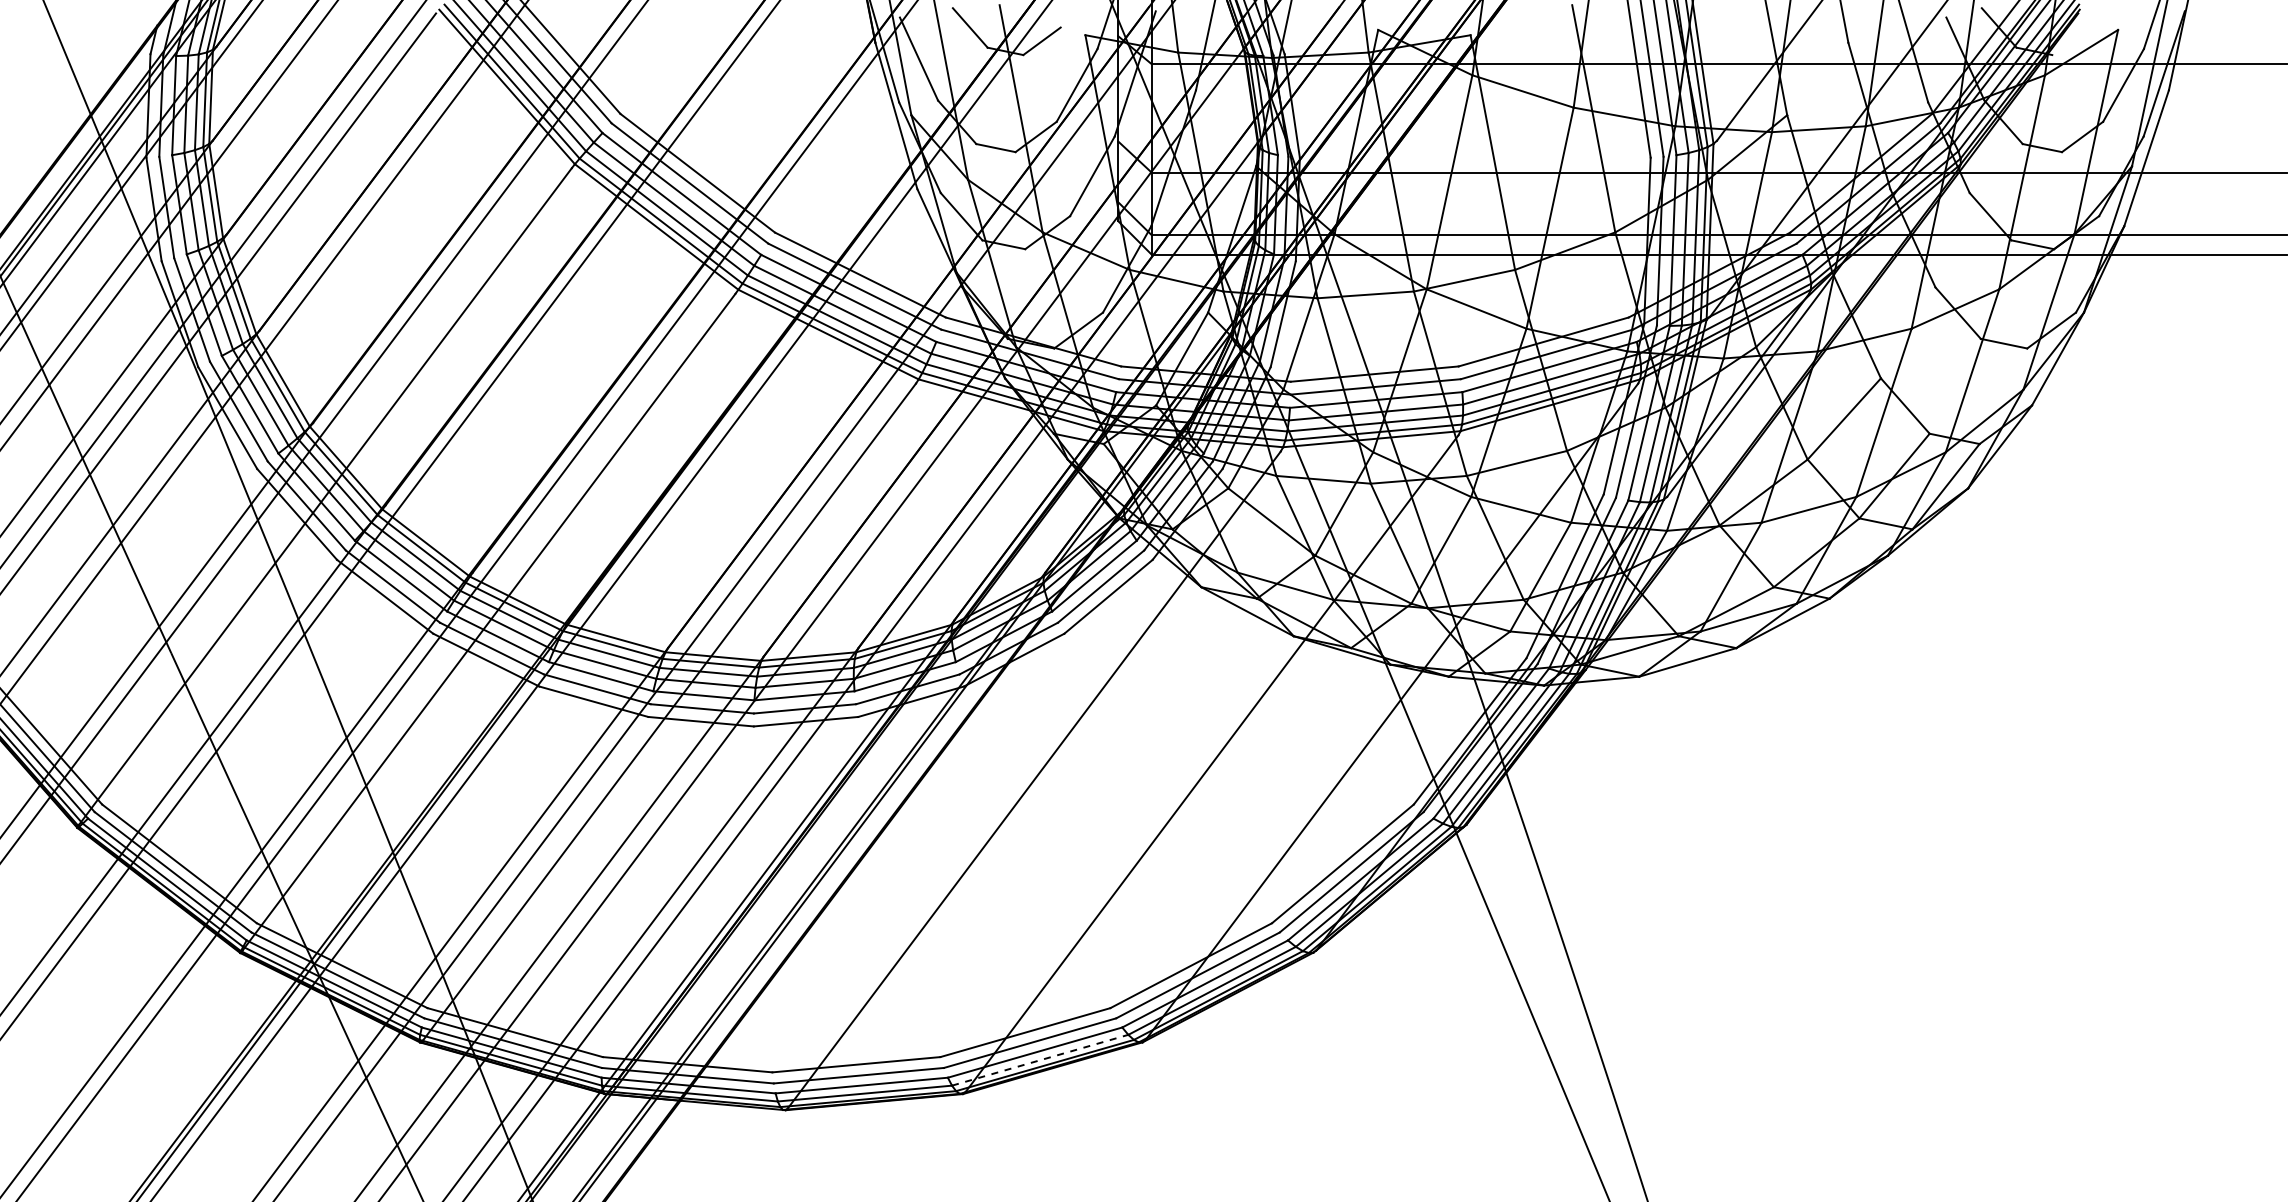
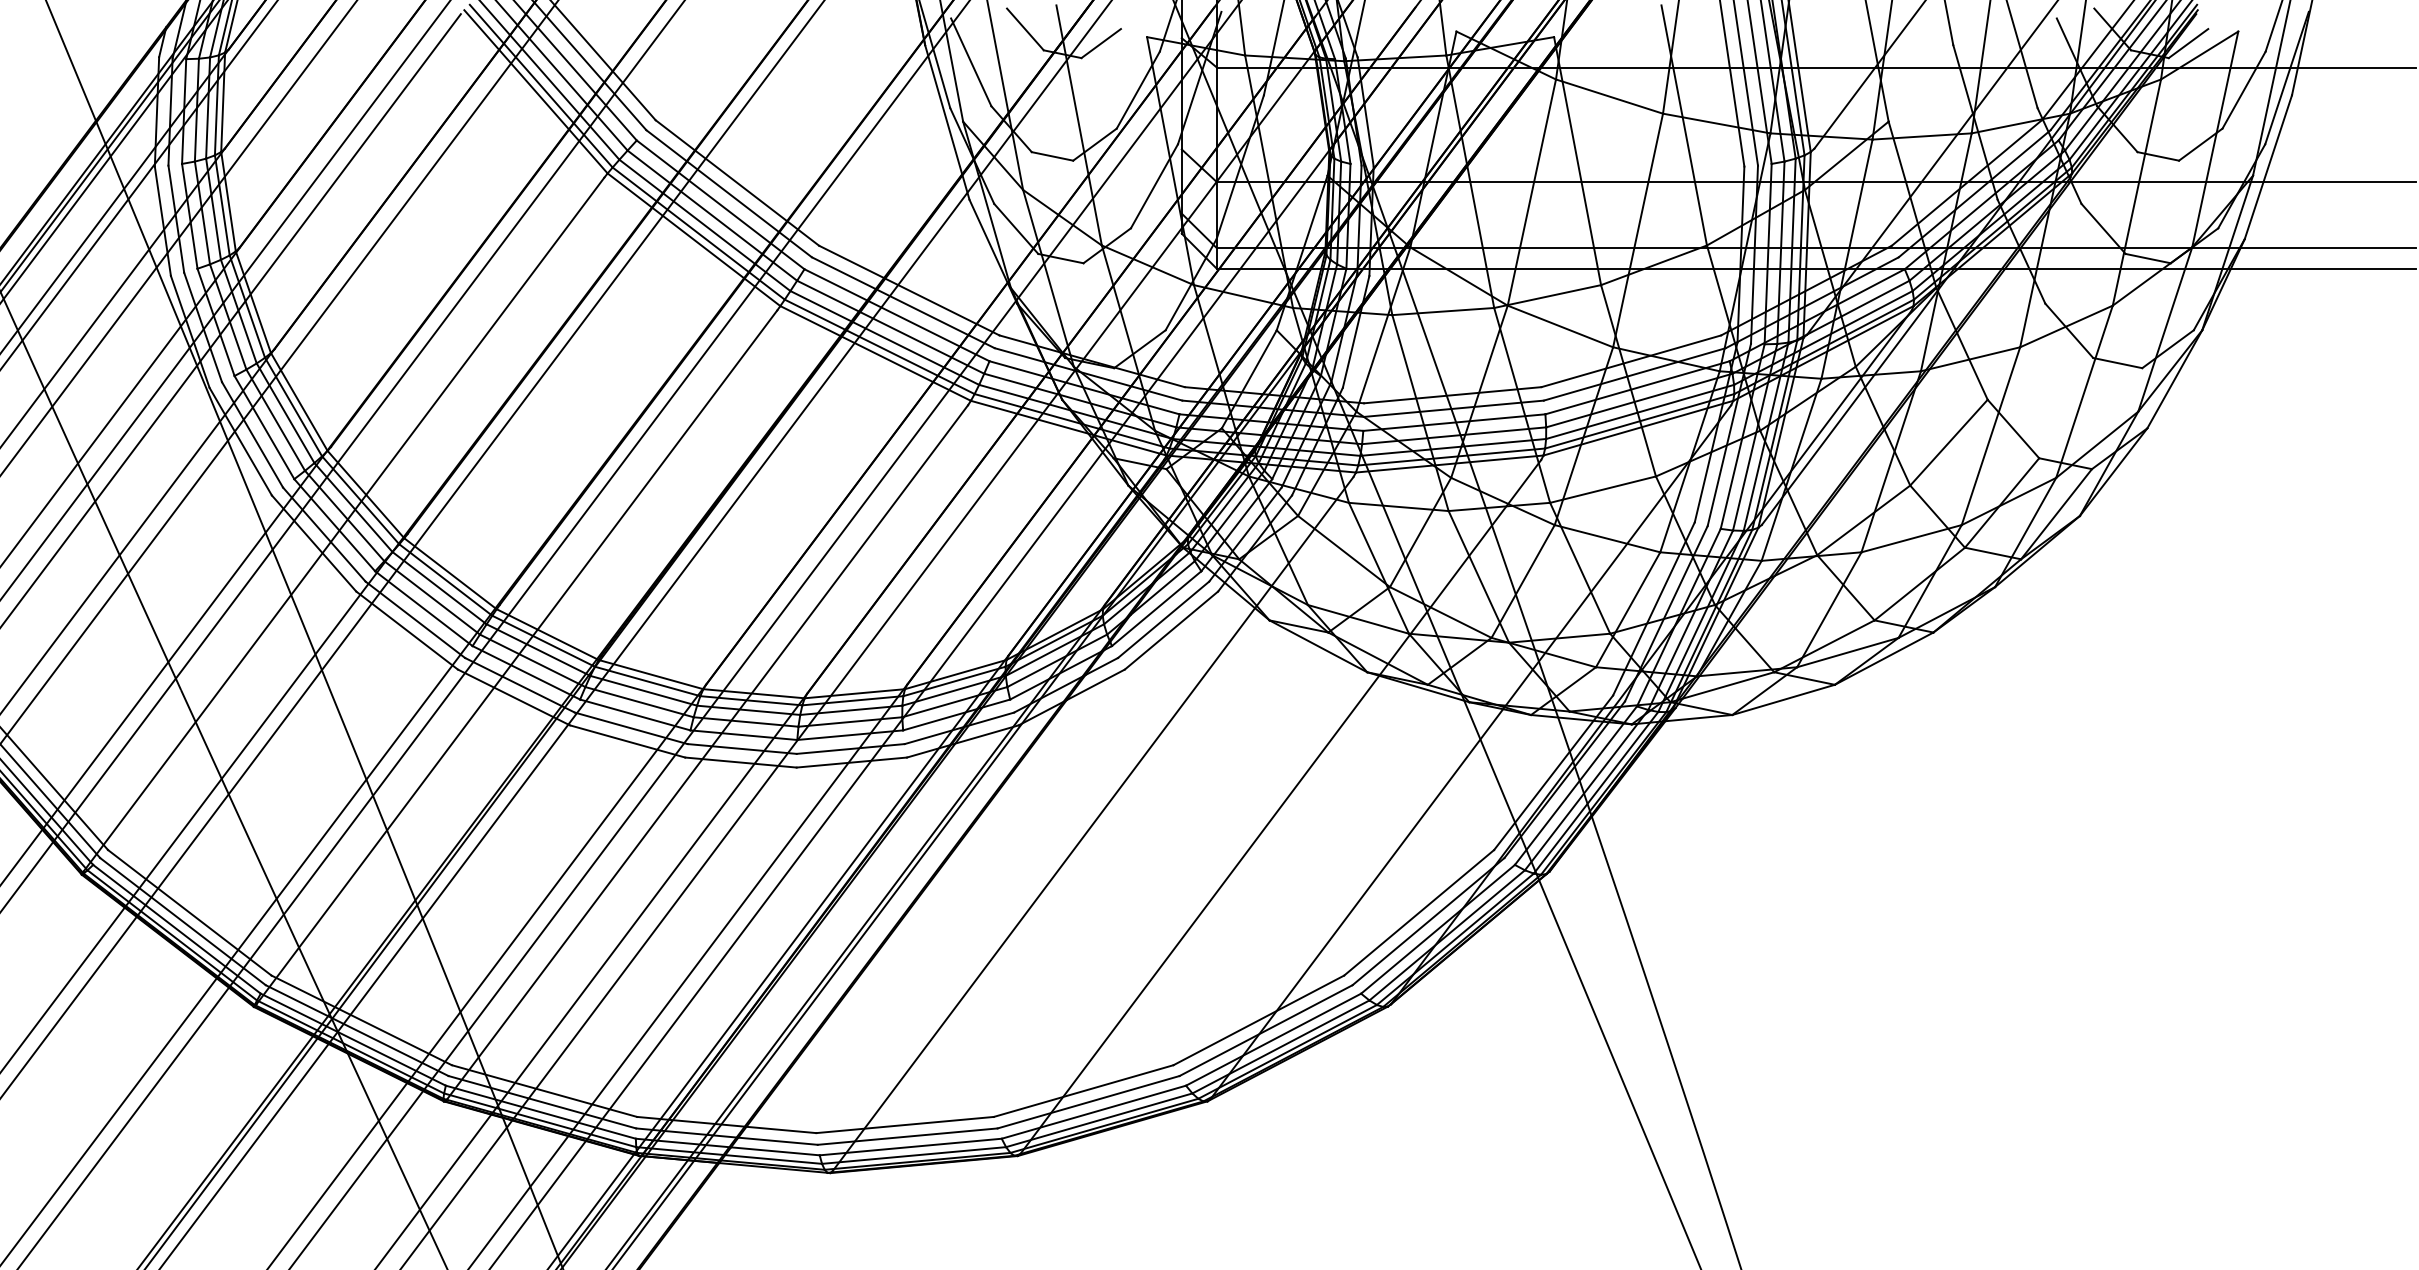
line: (2070, 41) -> (2188, 43), added
line: (1040, 1060) -> (1099, 1120), dashed -> solid

